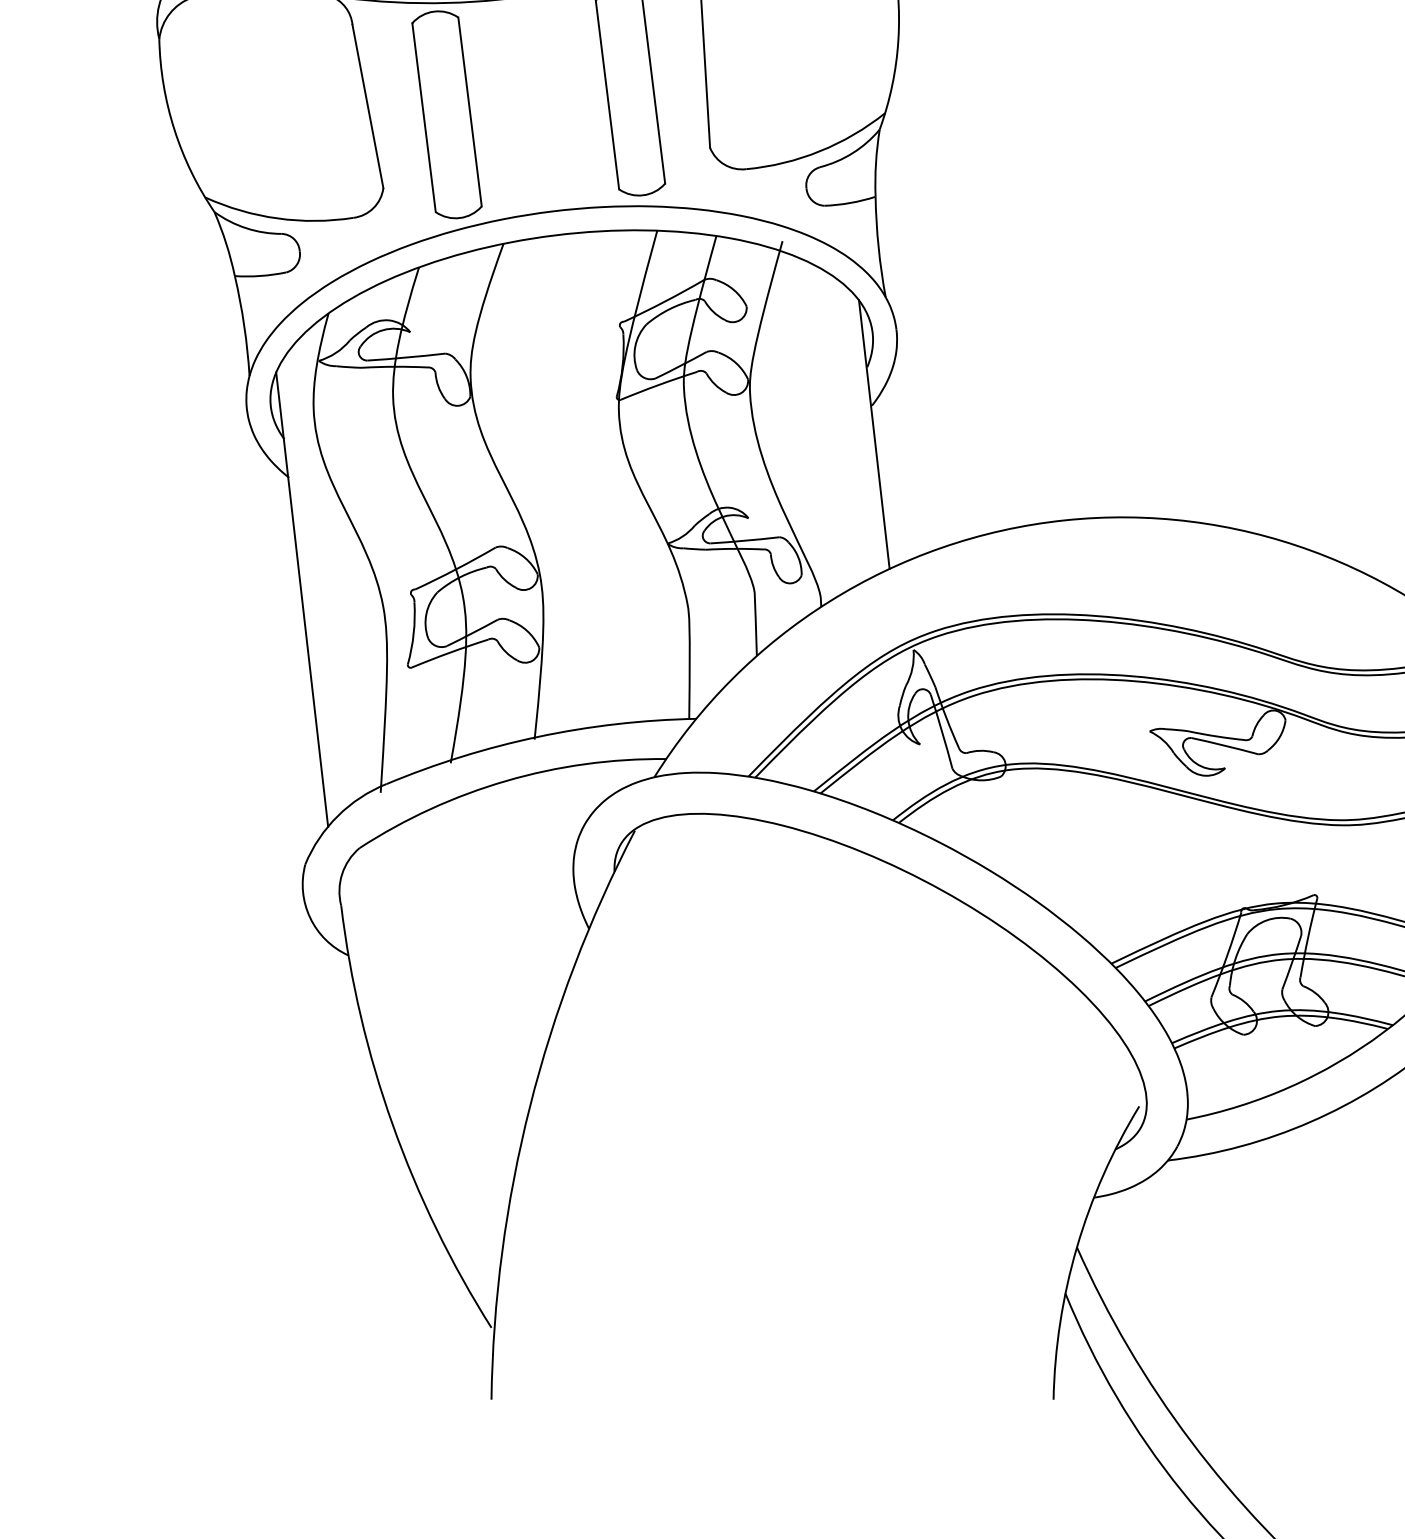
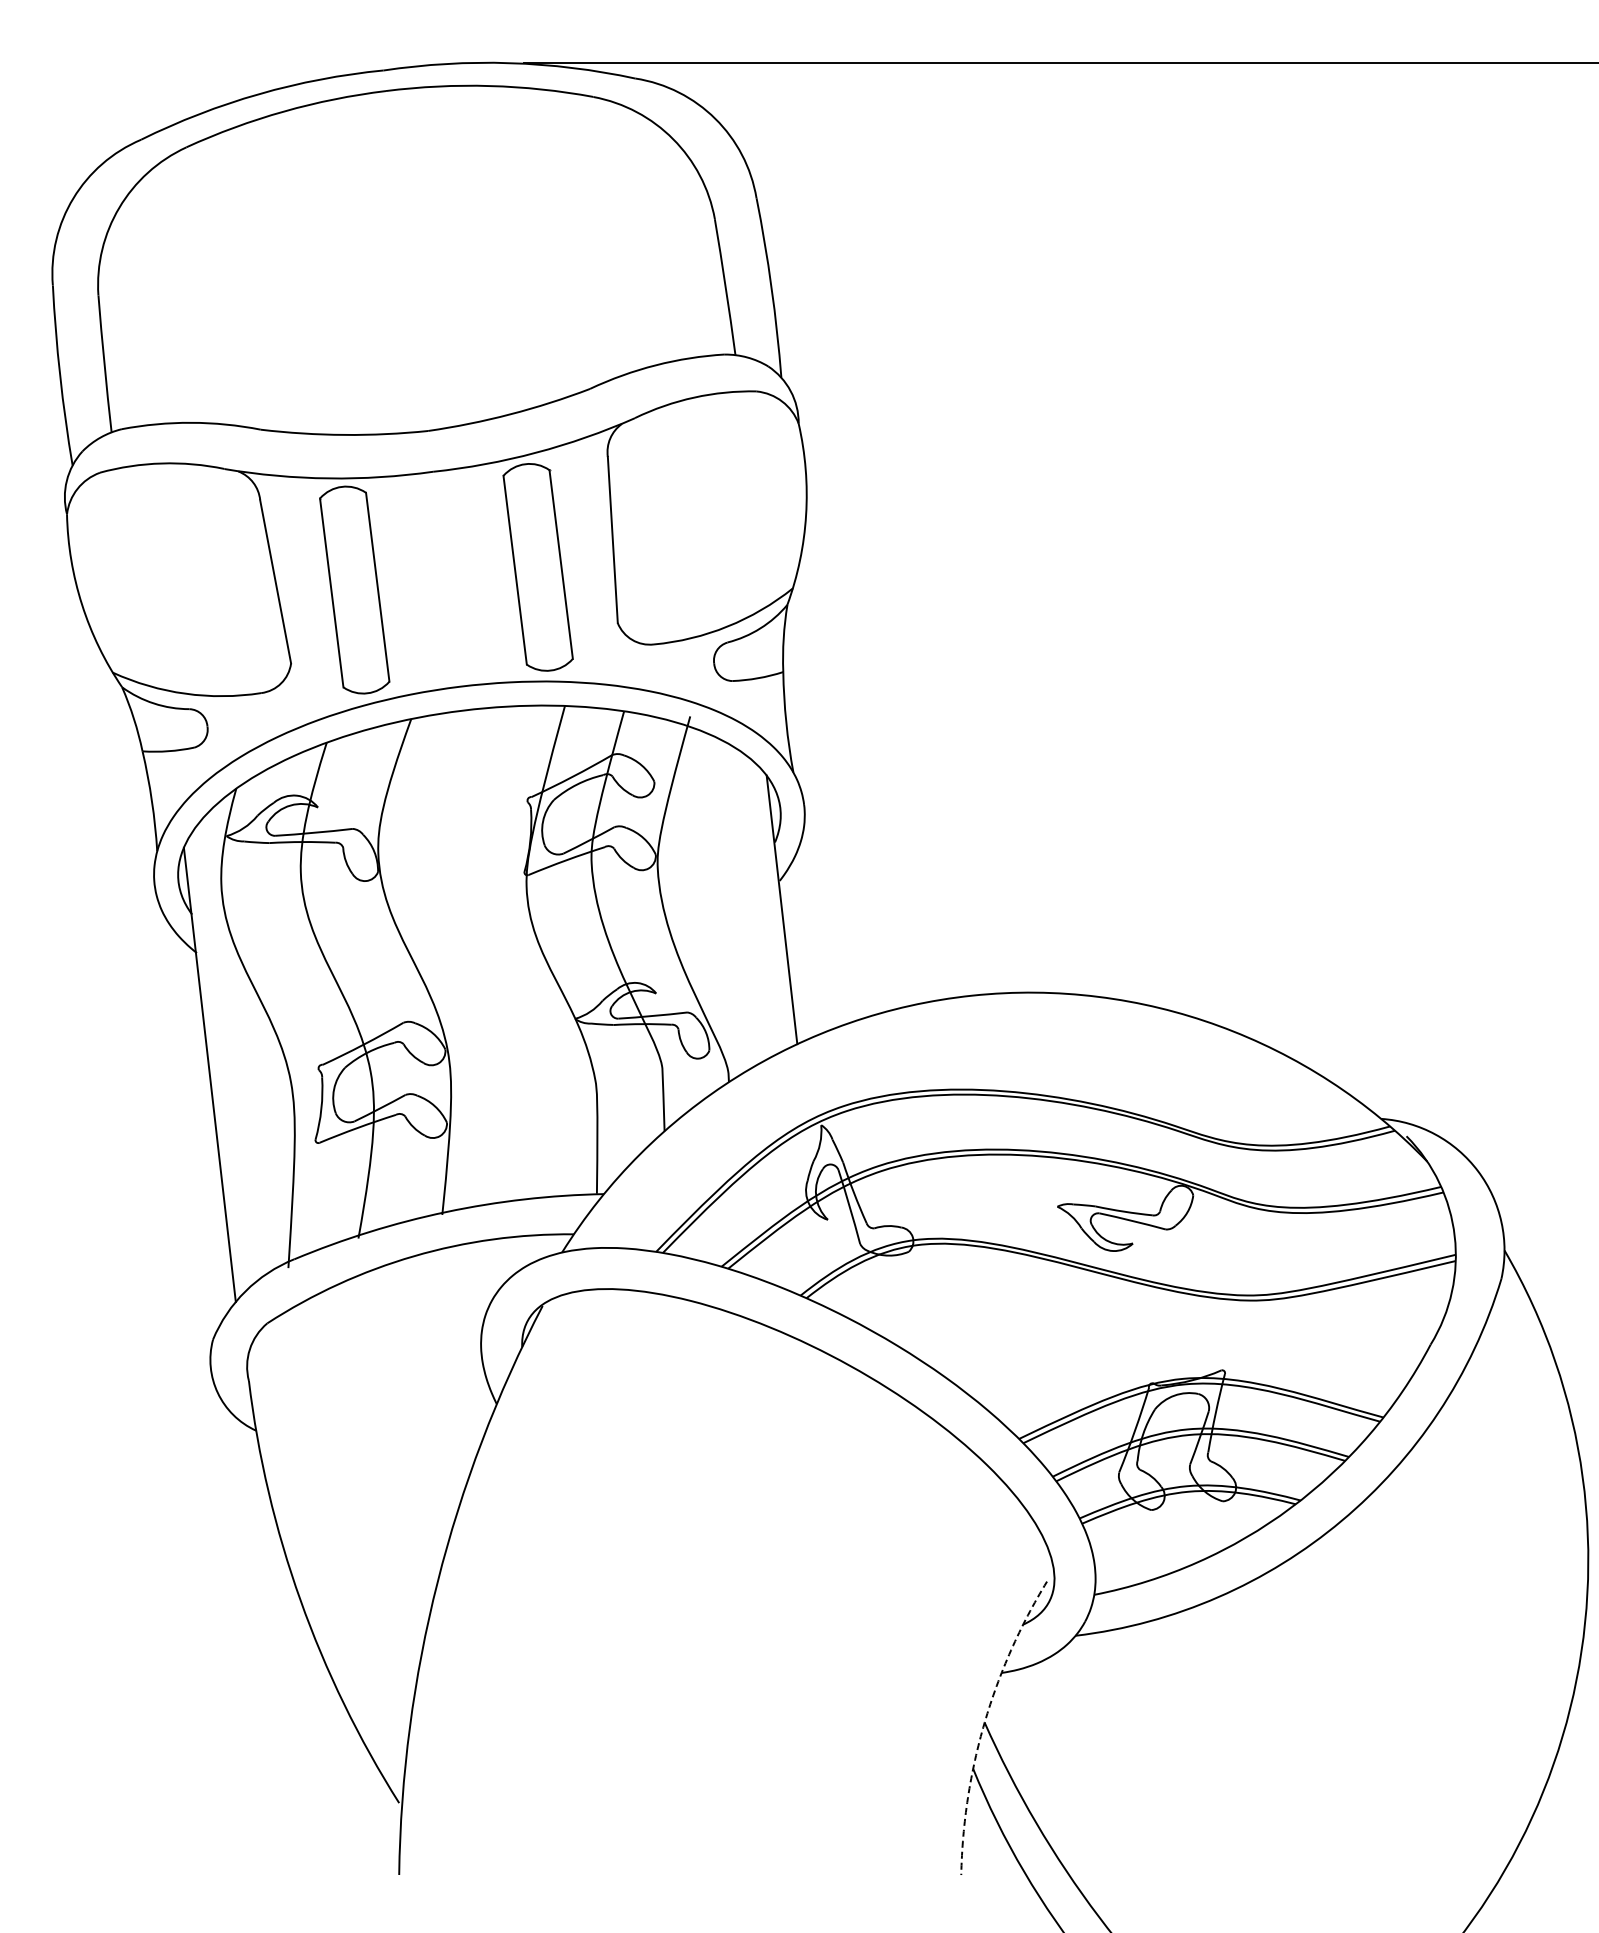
arc: (1076, 1247) -> (984, 1722), solid -> dashed

